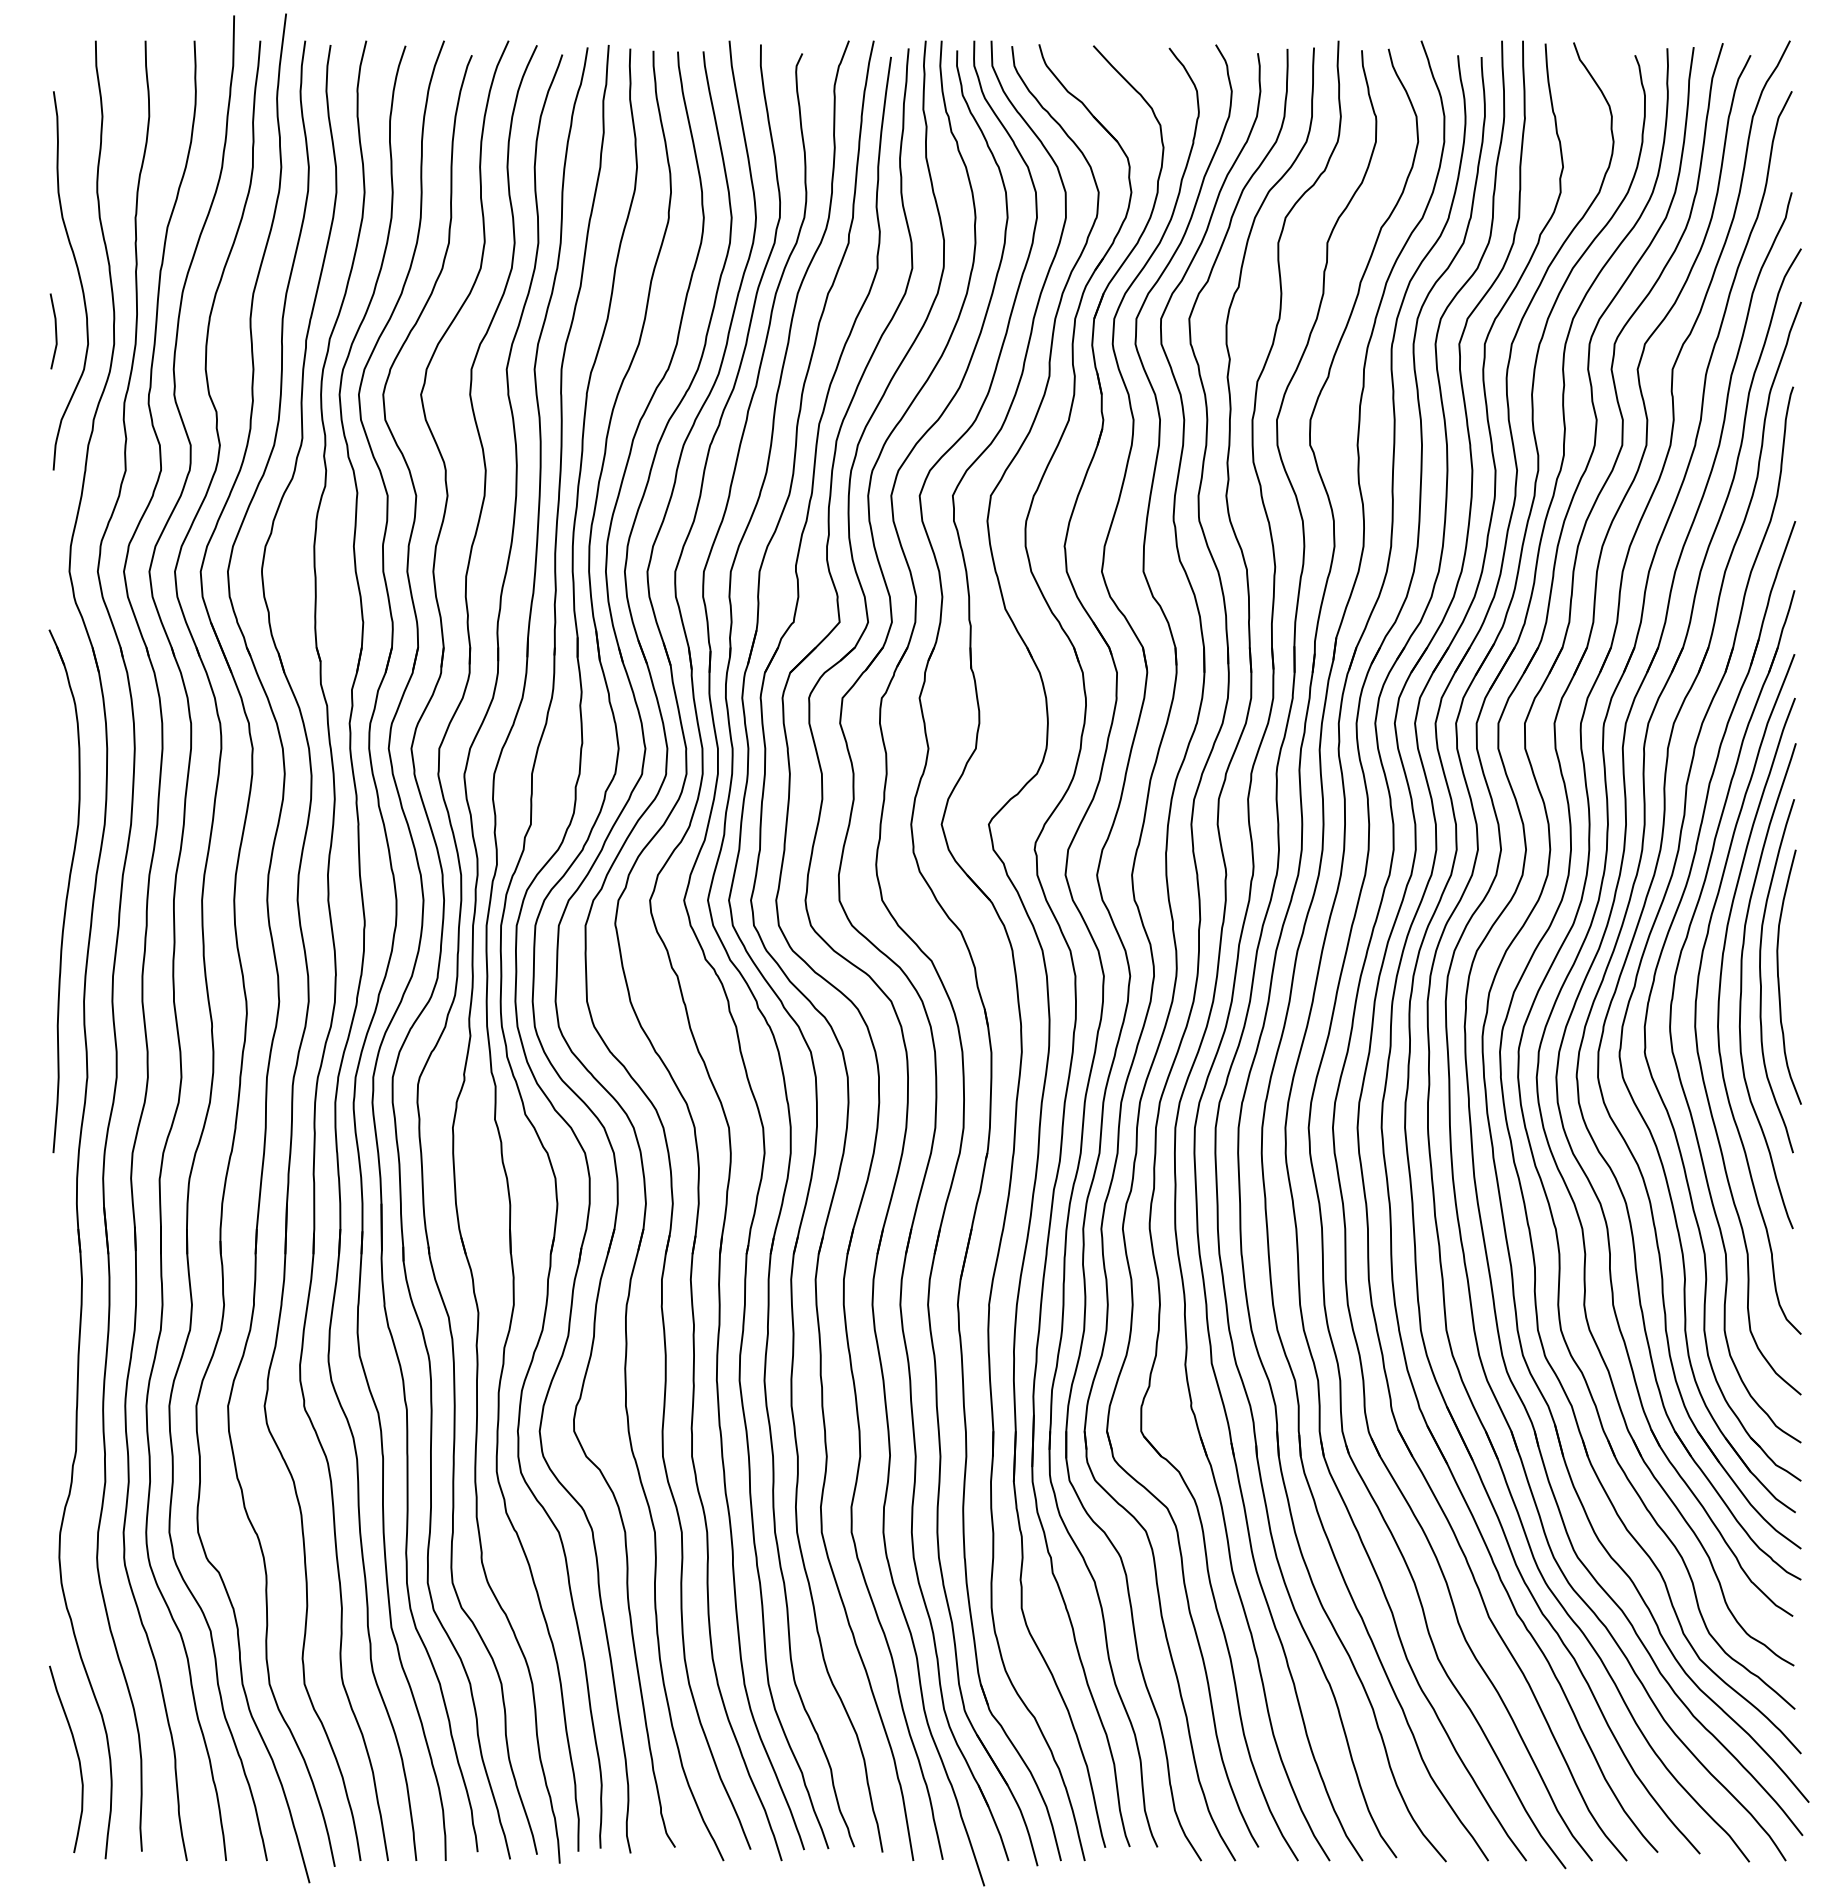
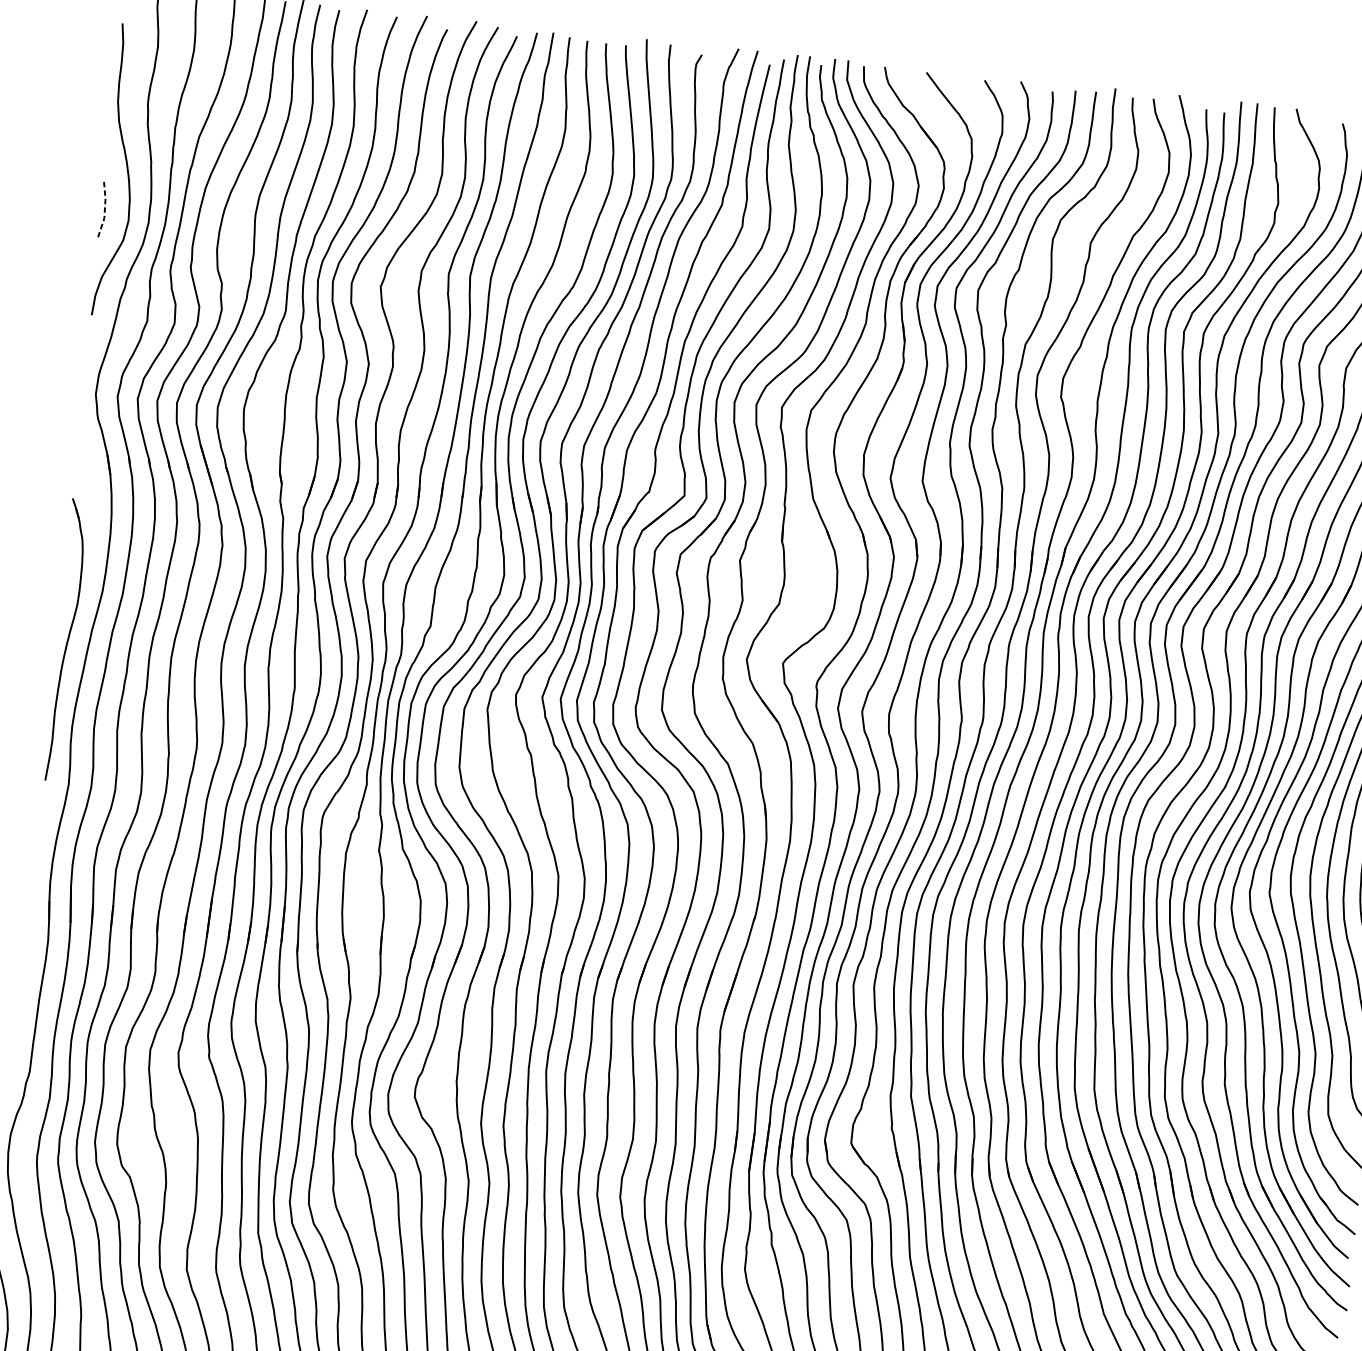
line: (56, 331) -> (105, 208), solid -> dashed
part: (64, 891) -> (66, 640), size x0.7

